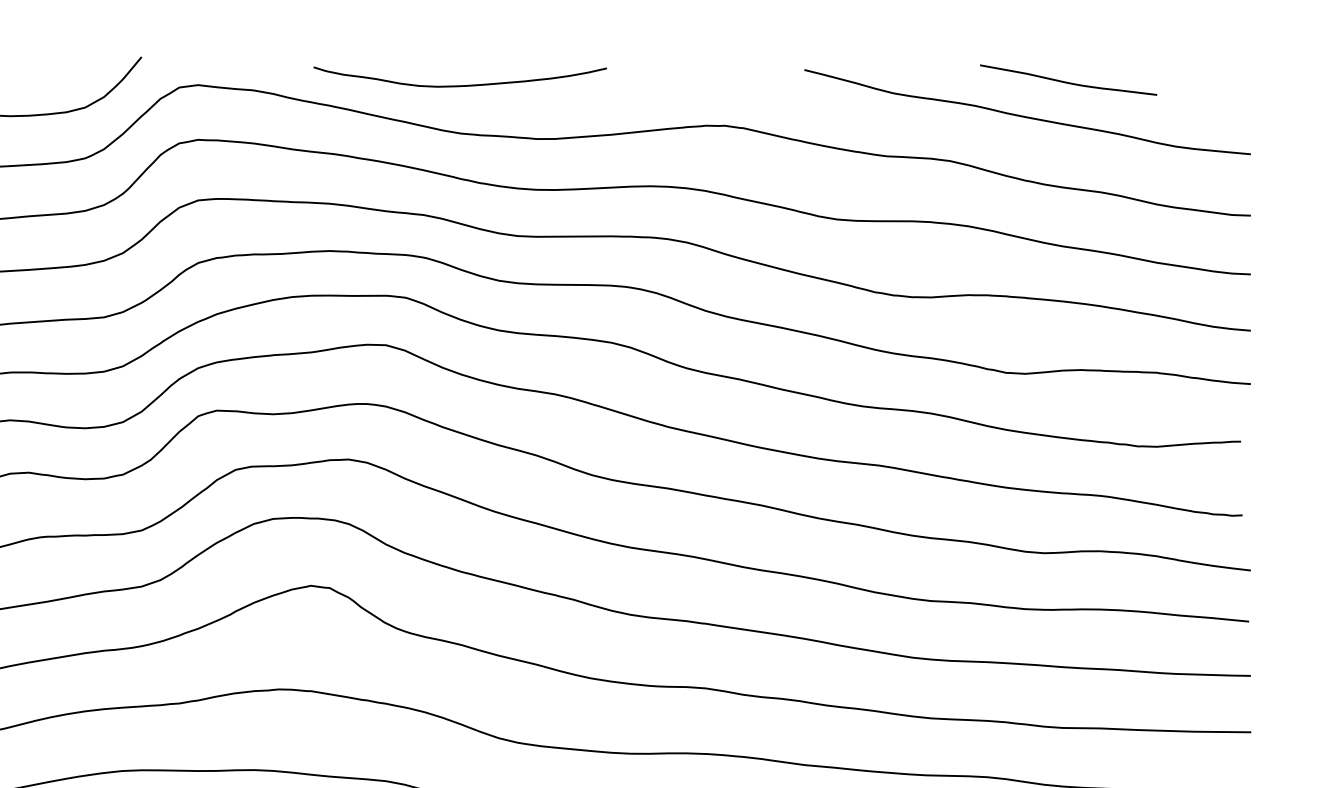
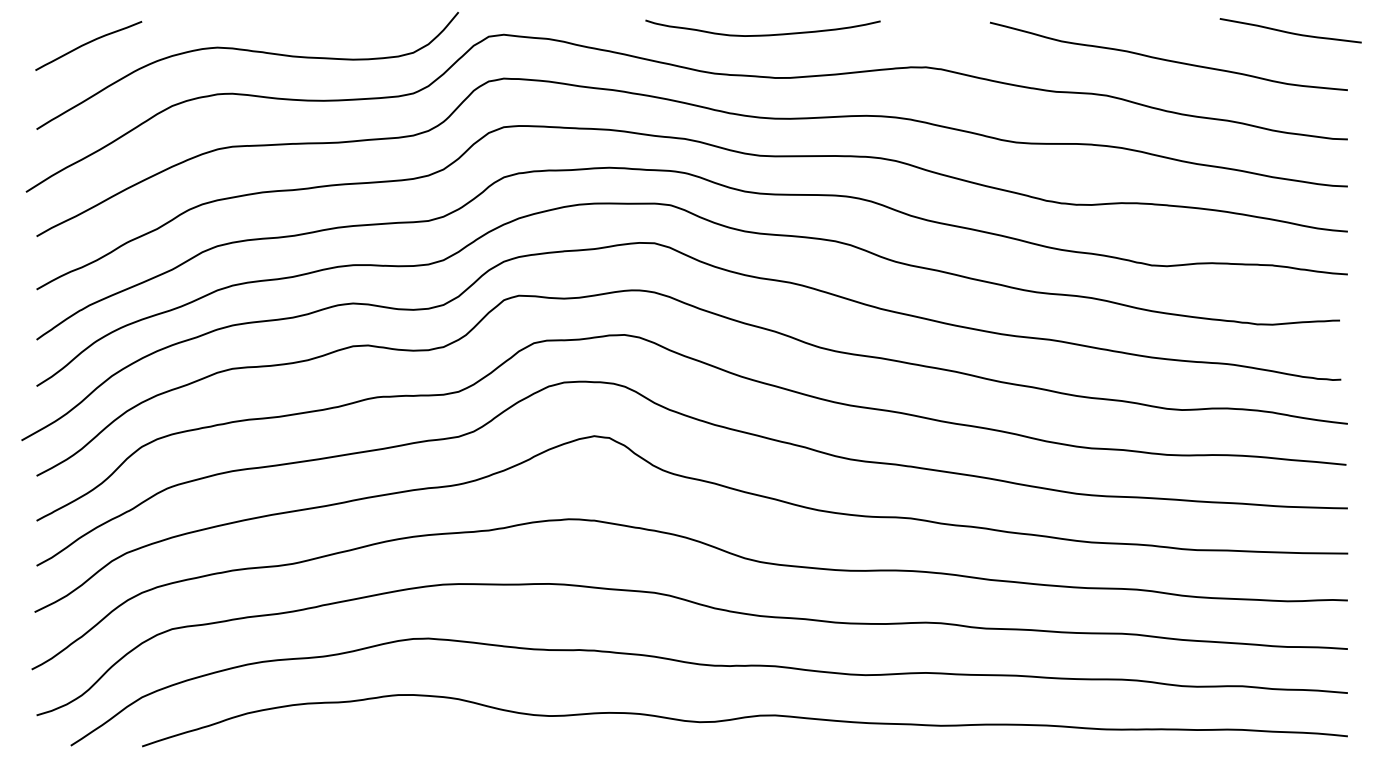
curve: (1067, 81) -> (1289, 31), moved
curve: (459, 84) -> (762, 34), moved

